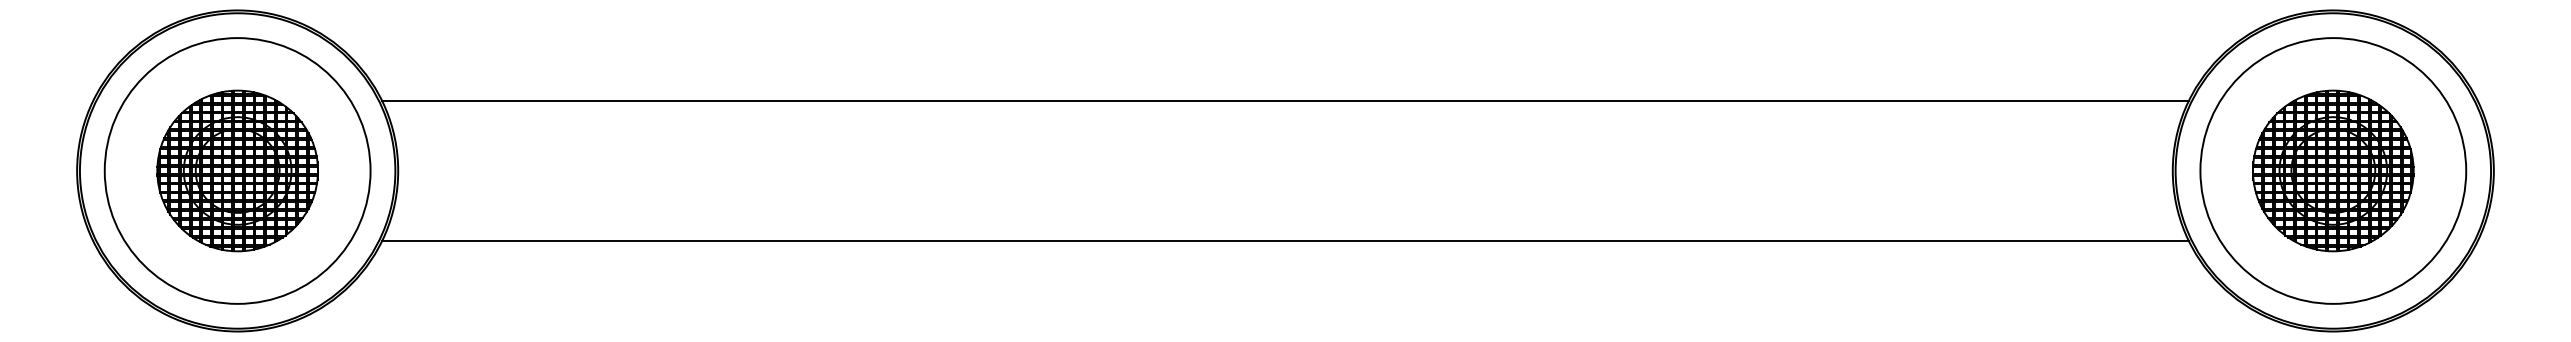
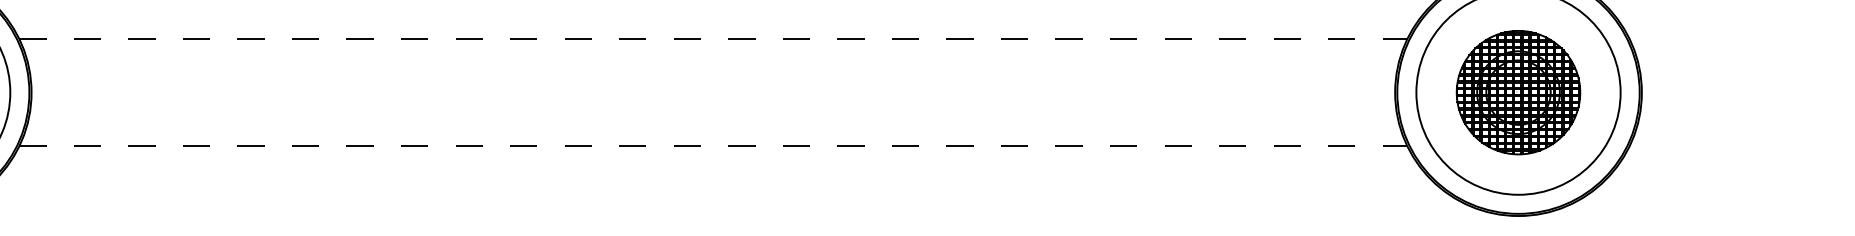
line: (1285, 101) -> (713, 39), solid -> dashed
line: (1285, 240) -> (713, 146), solid -> dashed

